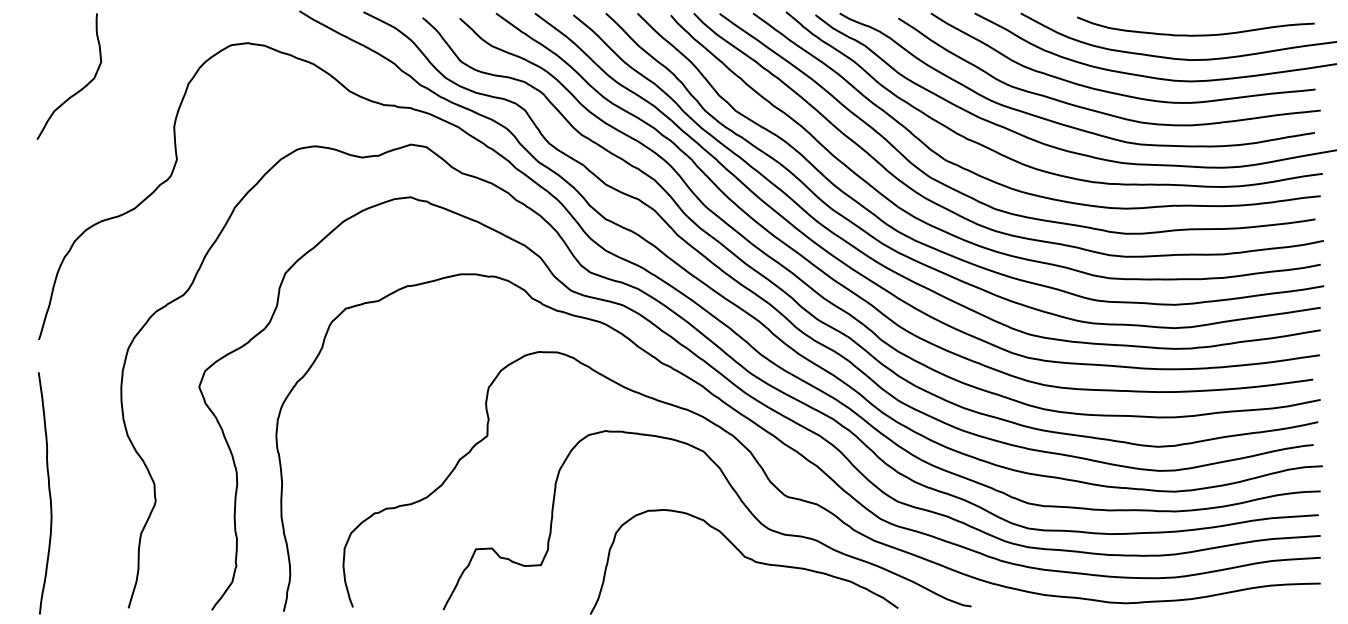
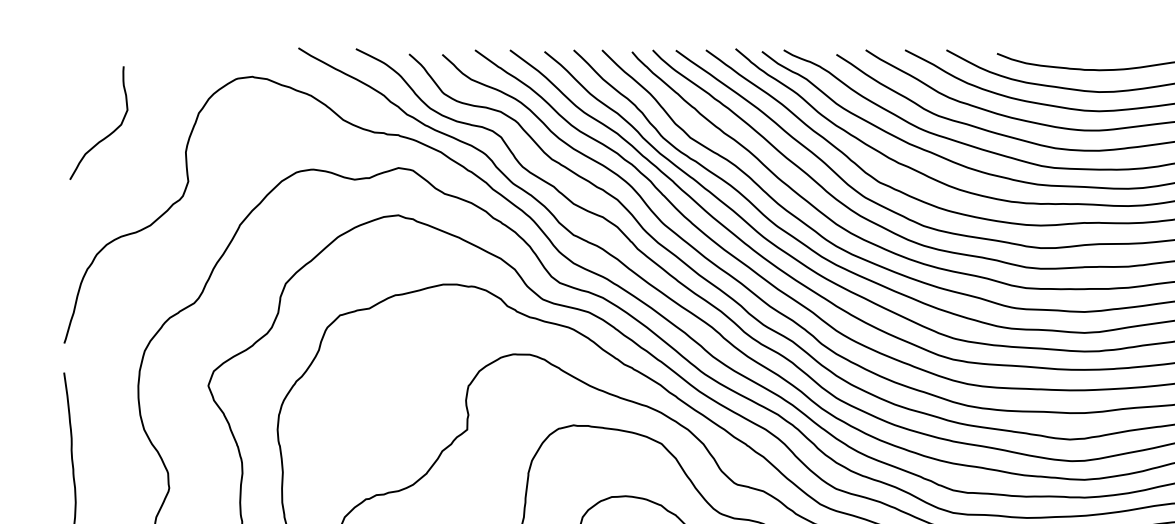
curve: (78, 90) -> (107, 135), moved

